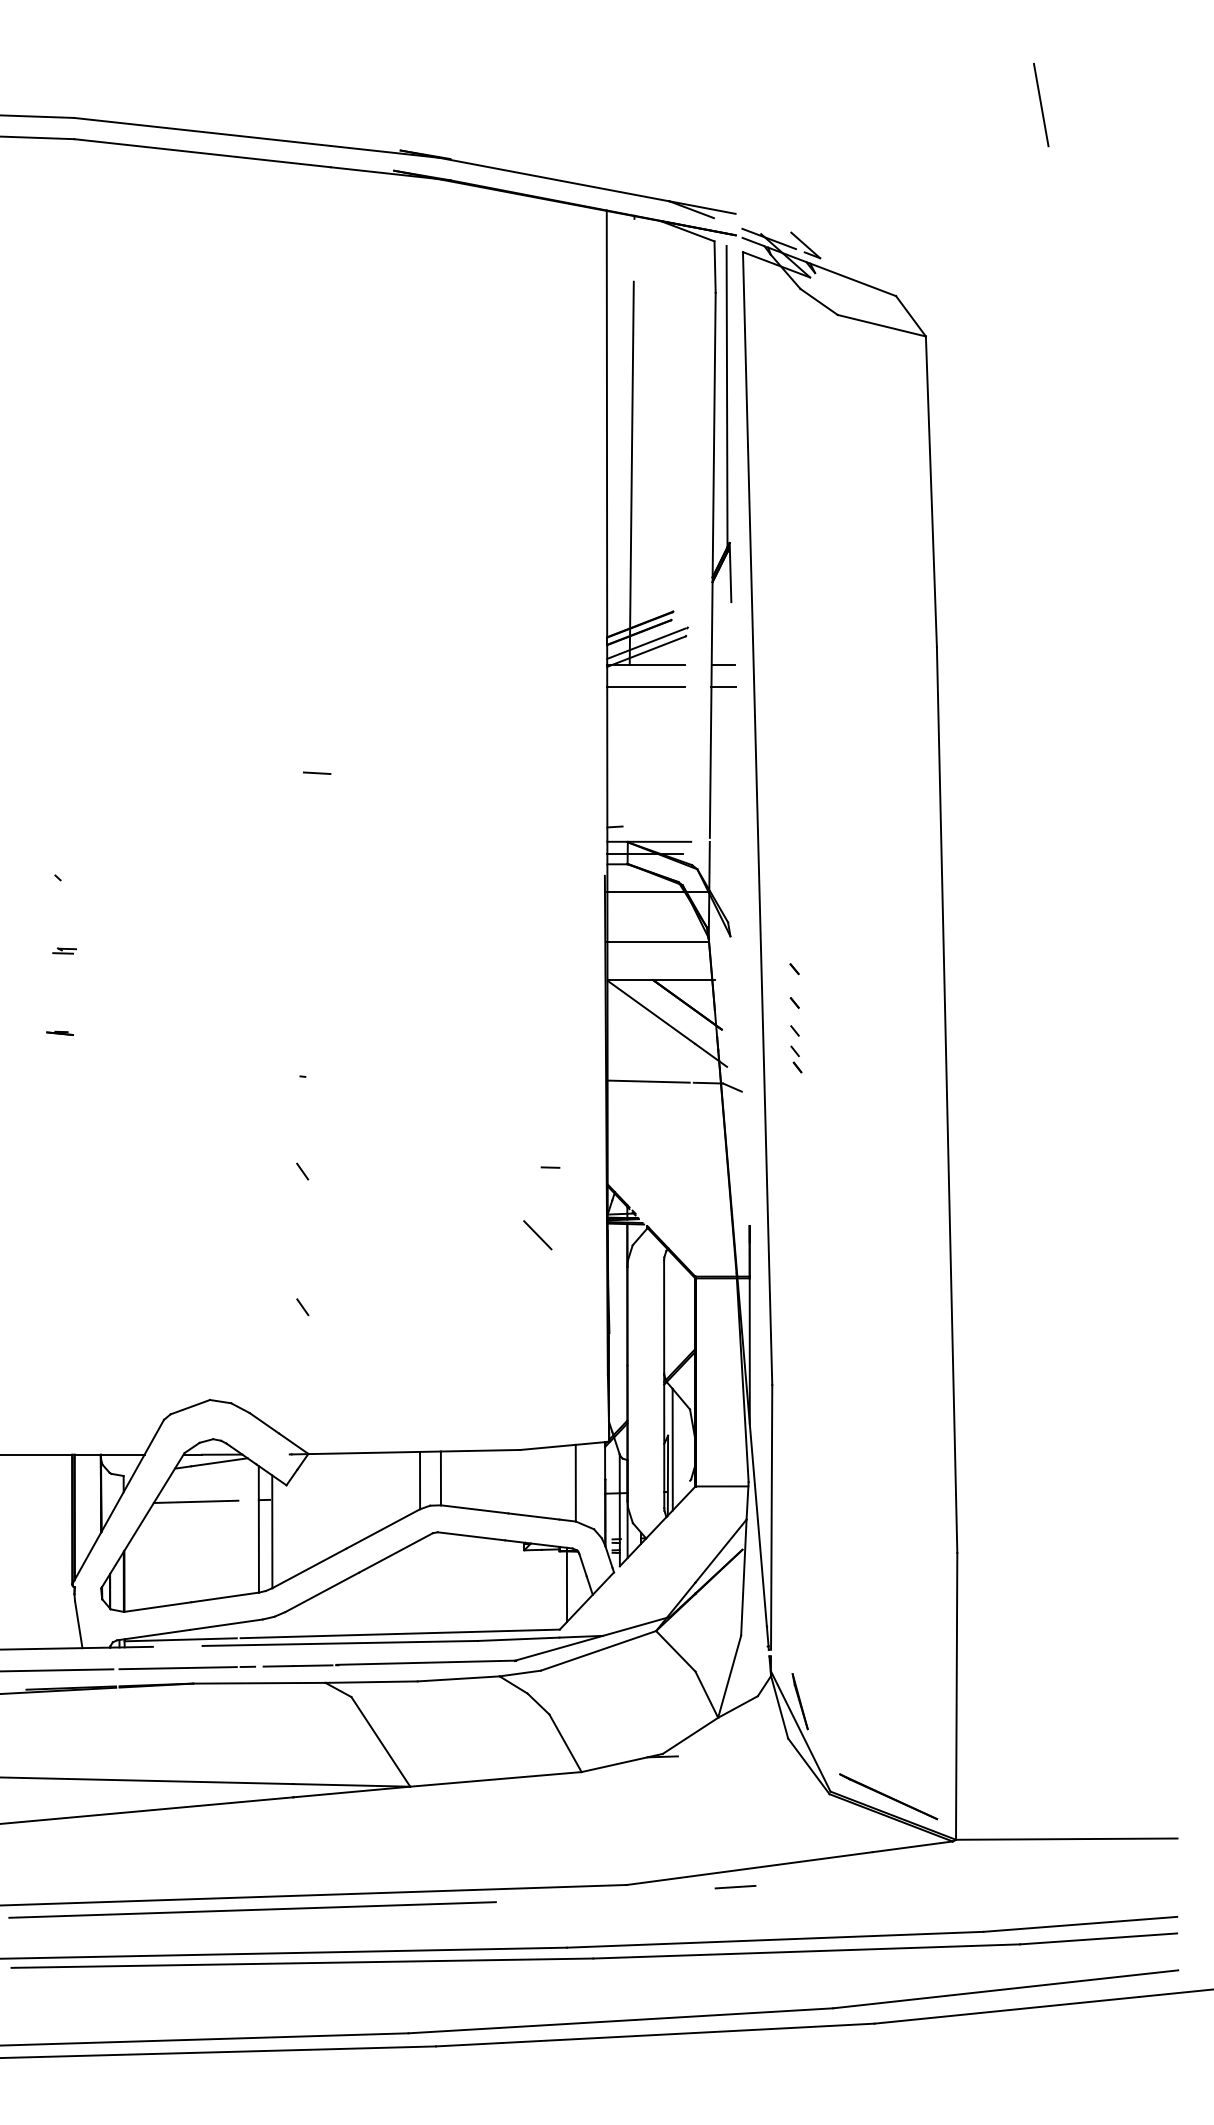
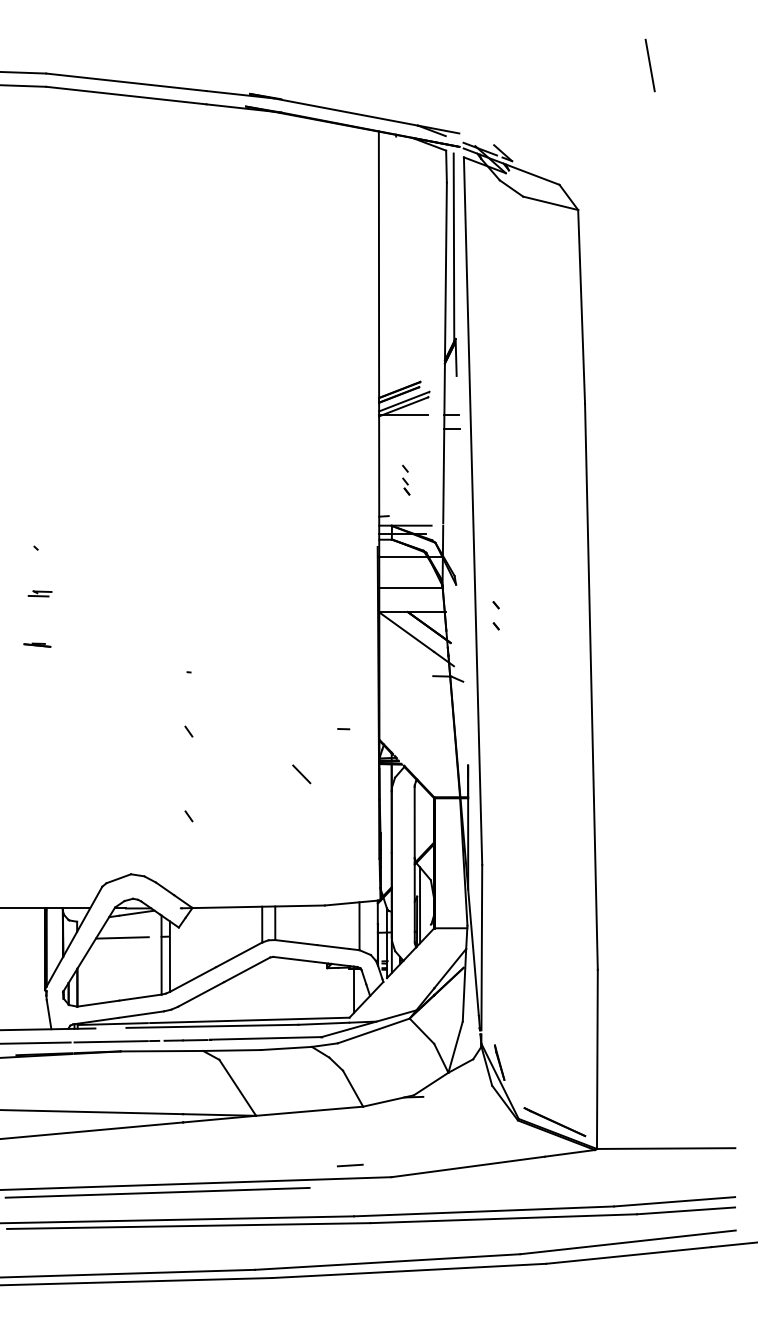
line: (631, 473) -> (394, 295), removed
line: (646, 686) -> (403, 428), removed
line: (316, 772) -> (197, 482), removed
part: (65, 950) -> (40, 593), size x1.6
part: (60, 1033) -> (37, 645), size x1.6
part: (796, 1048) -> (406, 479), moved
line: (647, 1081) -> (404, 675), removed
line: (537, 1235) -> (301, 774), moved
line: (735, 1887) -> (350, 1165), moved

